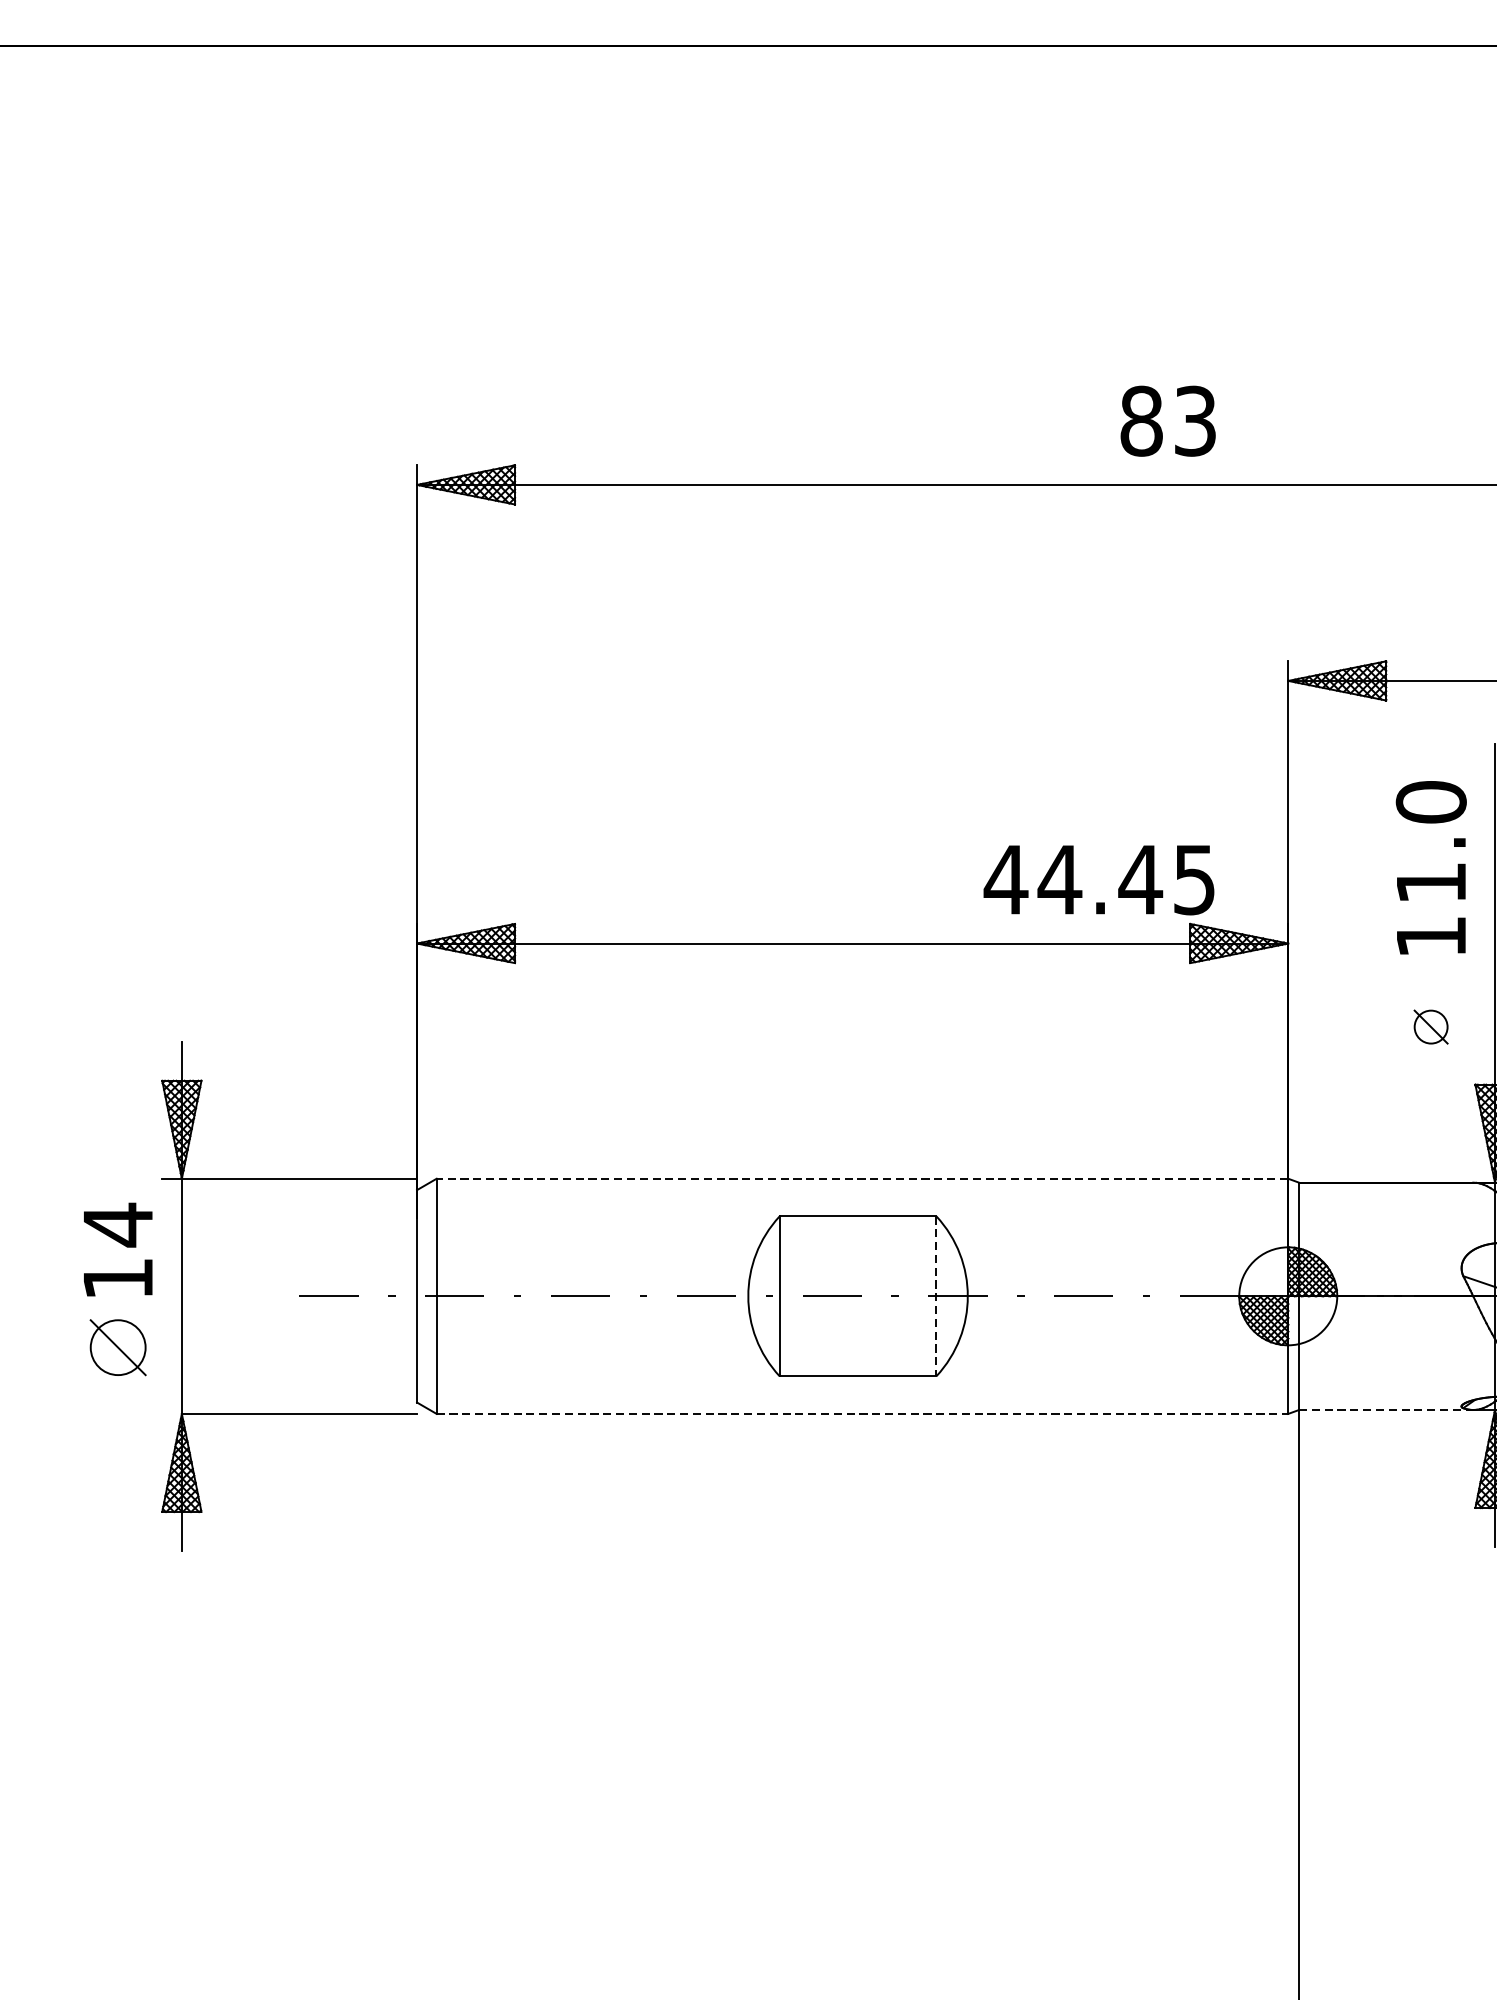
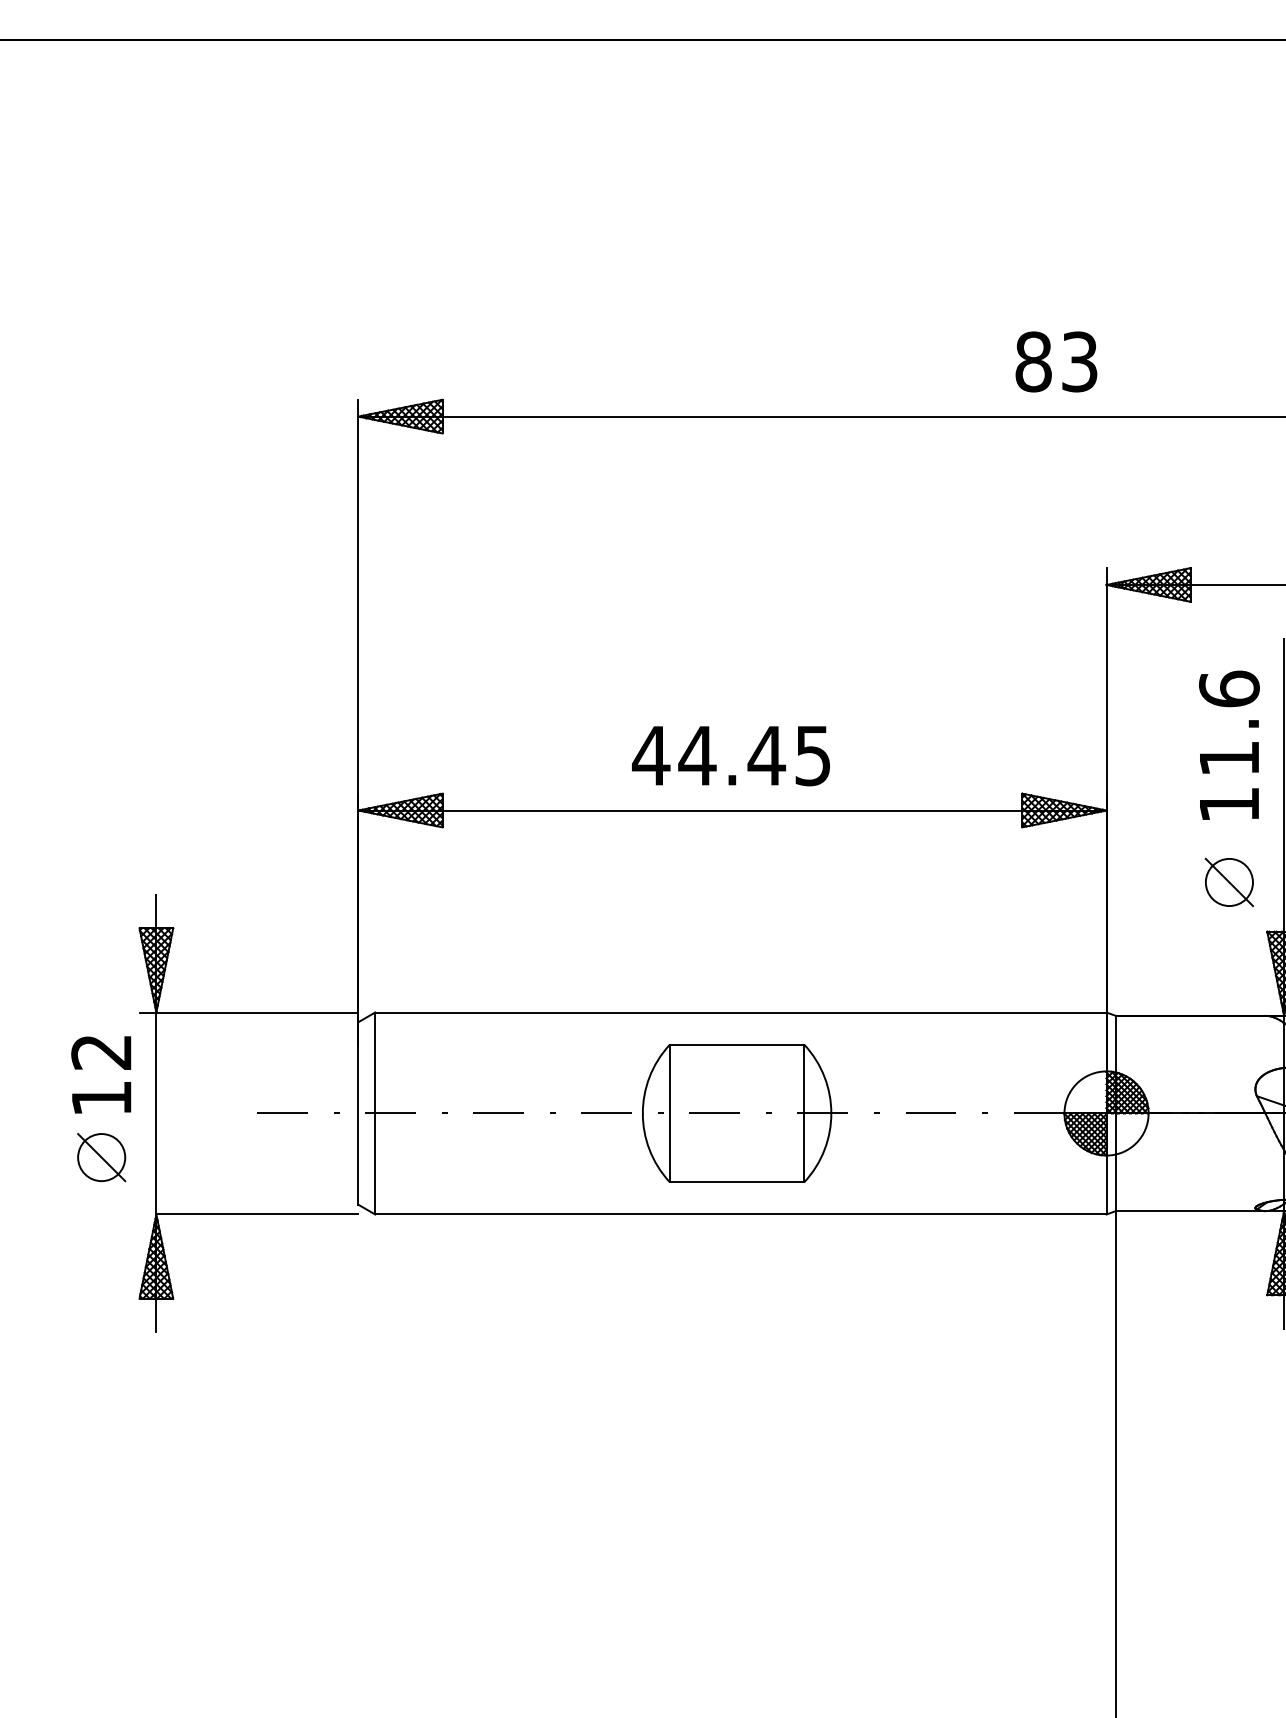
text: (1168, 420) -> (1056, 361), moved
text: (1431, 801) -> (1229, 688), 11.0 -> 11.6
text: (1098, 880) -> (730, 756), moved
part: (1430, 1026) -> (1228, 881), size x1.67
line: (862, 1178) -> (740, 1012), dashed -> solid
text: (117, 1225) -> (101, 1052), 14 -> 12
line: (936, 1296) -> (804, 1113), dashed -> solid
line: (1386, 1410) -> (1190, 1211), dashed -> solid
line: (862, 1413) -> (740, 1214), dashed -> solid

